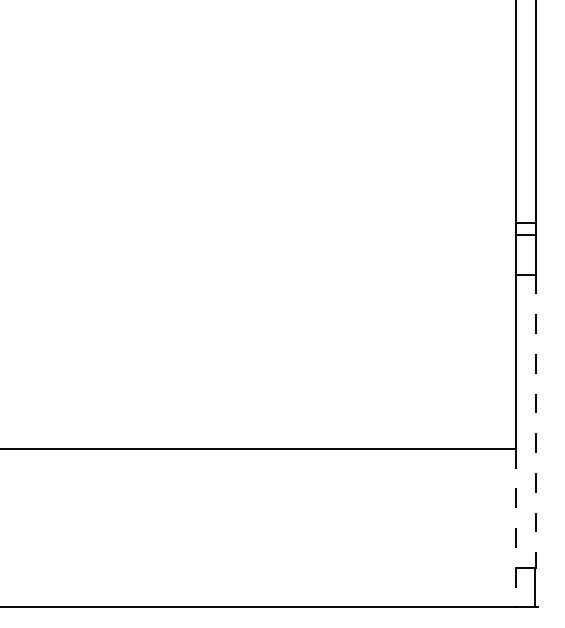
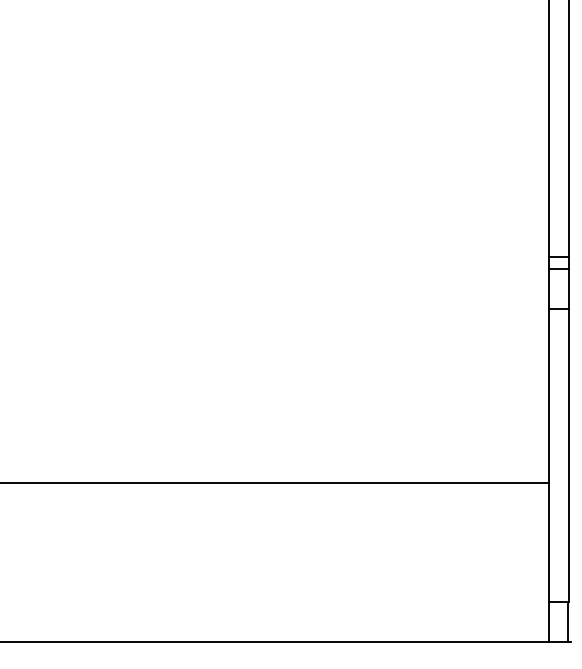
line: (535, 421) -> (568, 455), dashed -> solid
line: (516, 528) -> (549, 562), dashed -> solid

